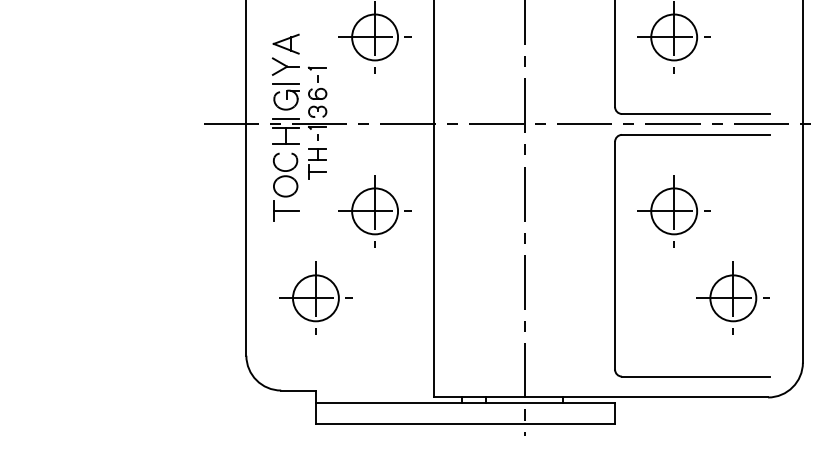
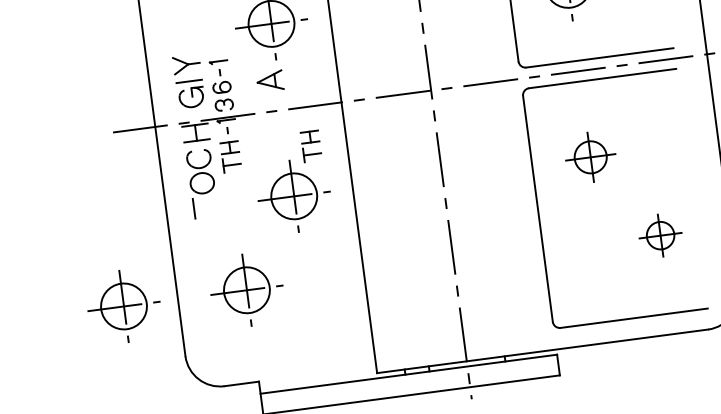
part: (285, 43) -> (269, 80), moved
line: (285, 119) -> (193, 116), removed
part: (398, 163) -> (311, 145), added
line: (286, 210) -> (206, 207), removed
part: (673, 211) -> (590, 157), size x0.7
part: (191, 297) -> (123, 305), added
part: (732, 297) -> (659, 235), size x0.6

